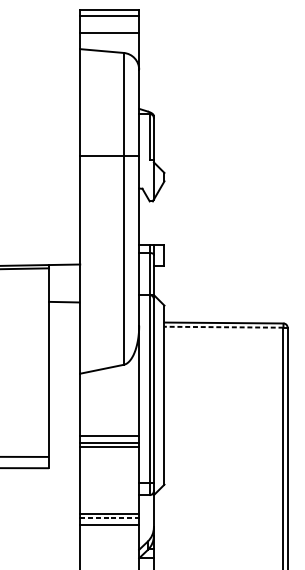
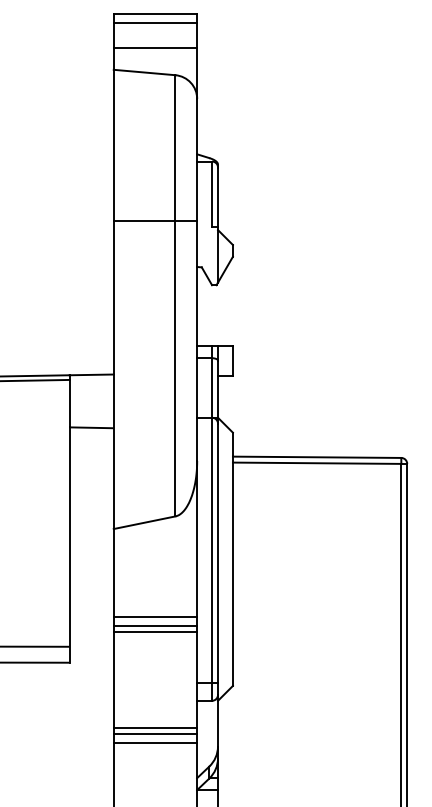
line: (223, 327) -> (316, 463), dashed -> solid
line: (109, 518) -> (155, 733), dashed -> solid

